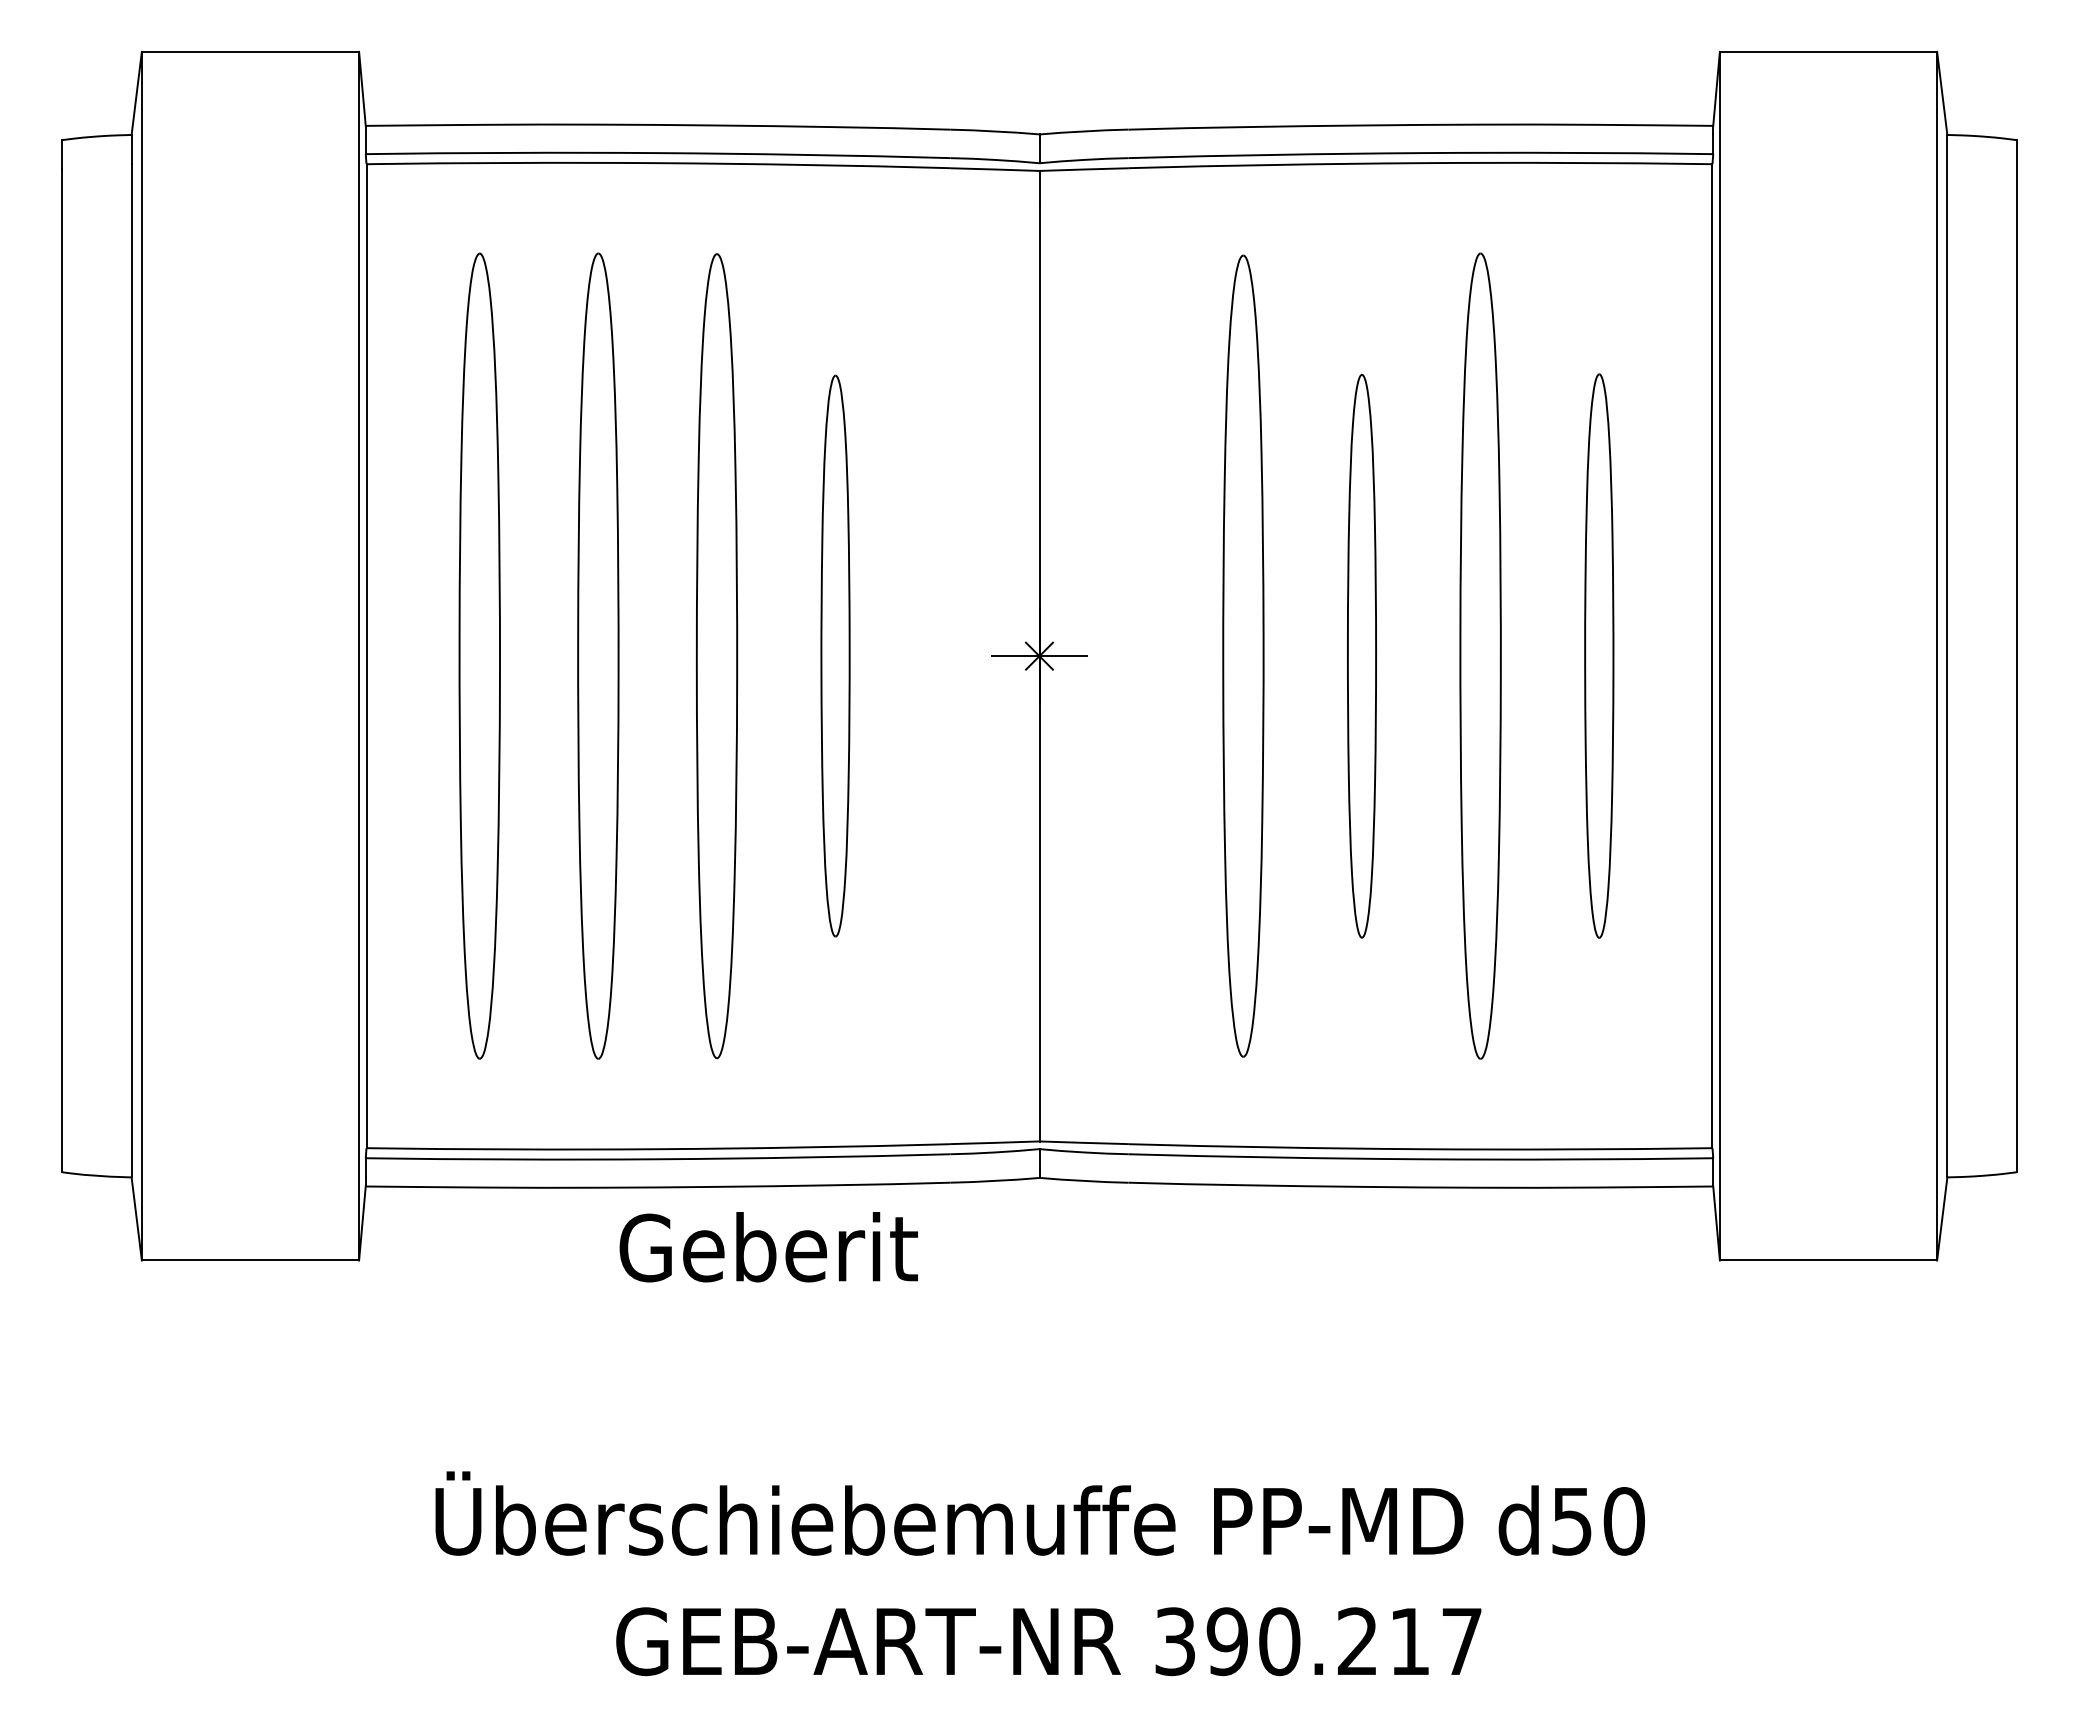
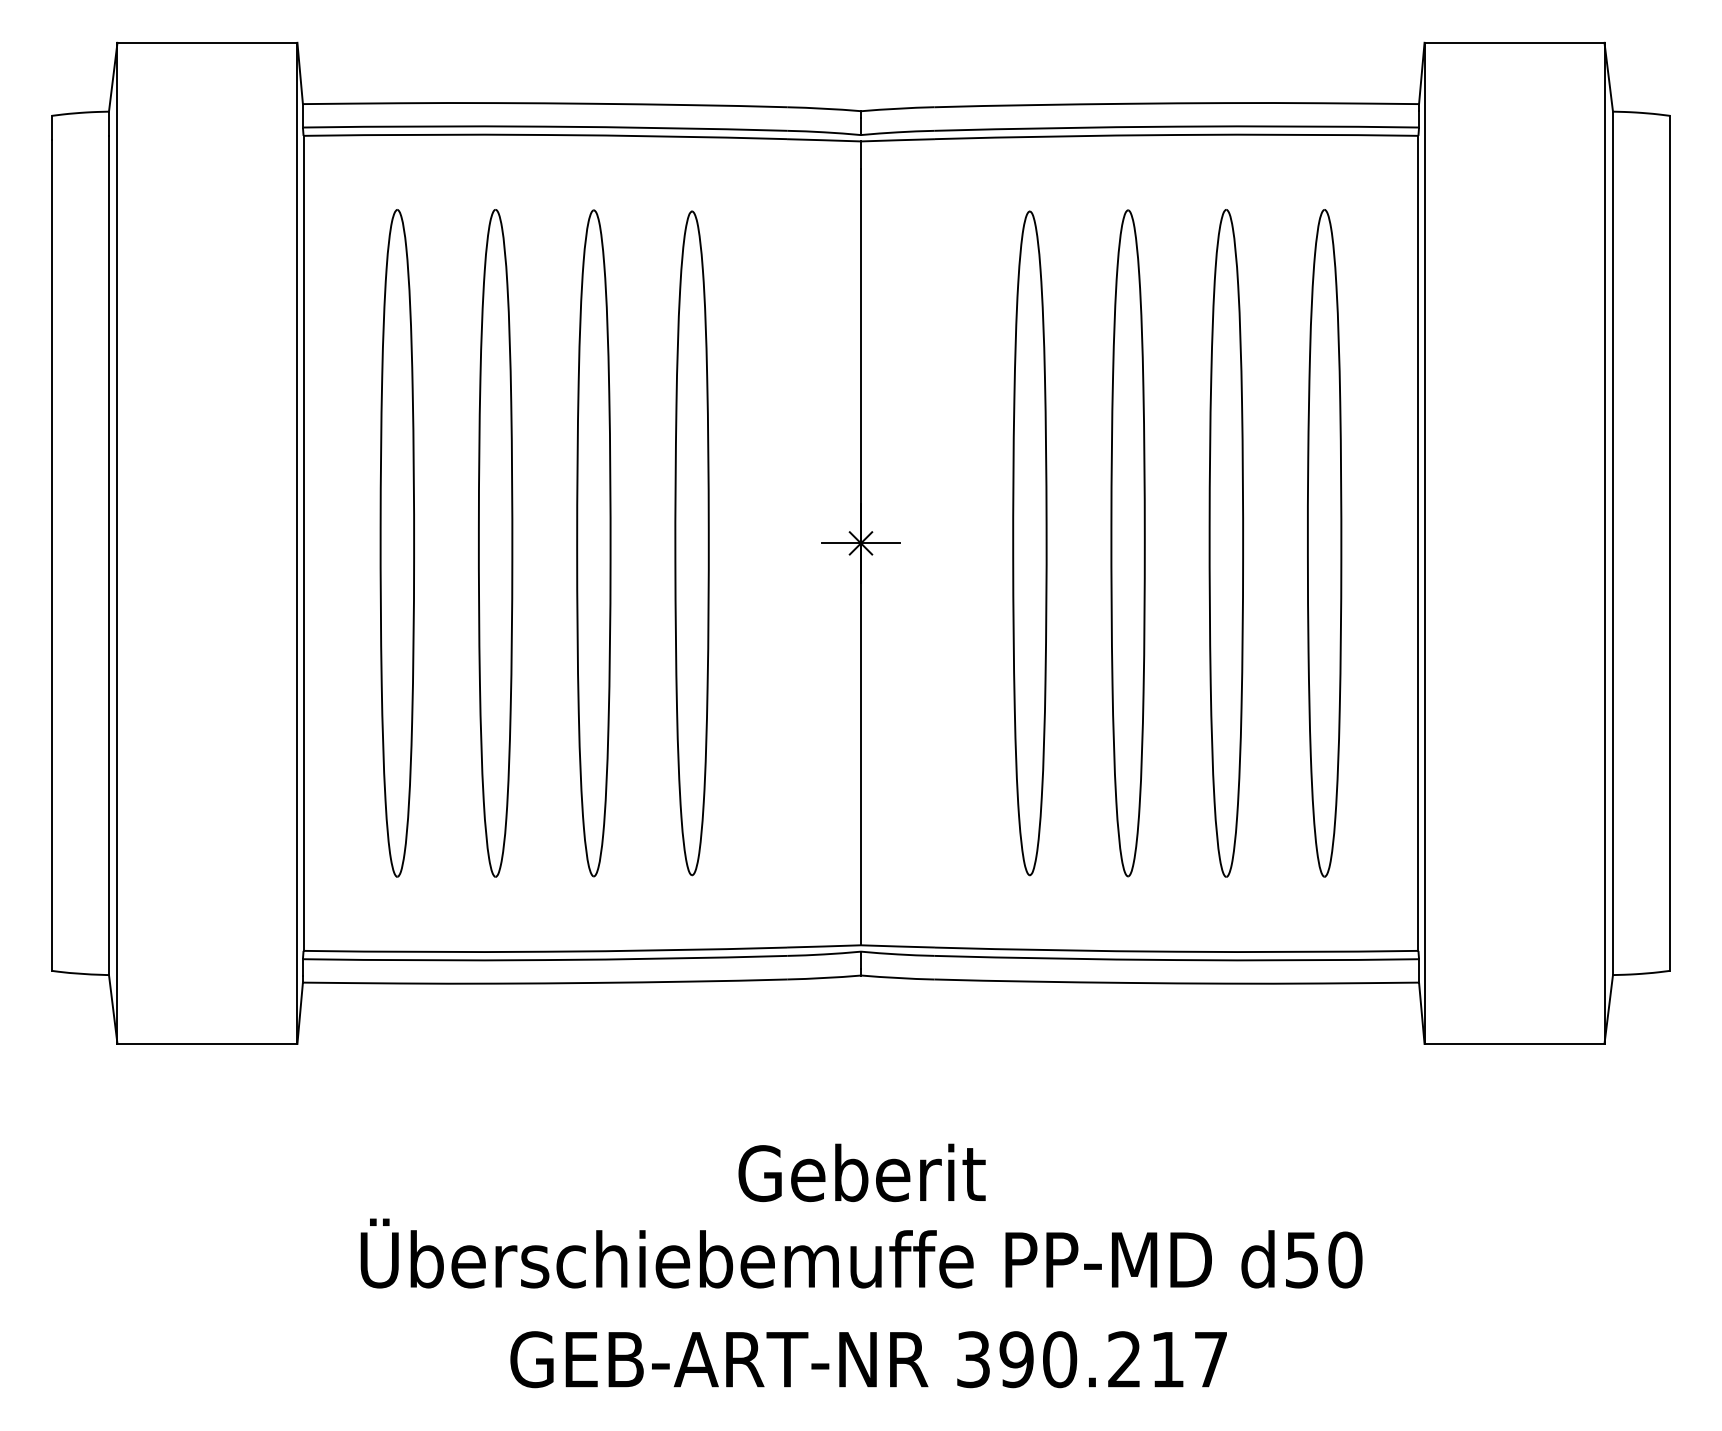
part: (835, 655) -> (692, 542), size x1.43
part: (1599, 655) -> (1324, 542), size x1.43
part: (1361, 656) -> (1127, 543), size x1.43
text: (768, 1247) -> (861, 1173), moved

